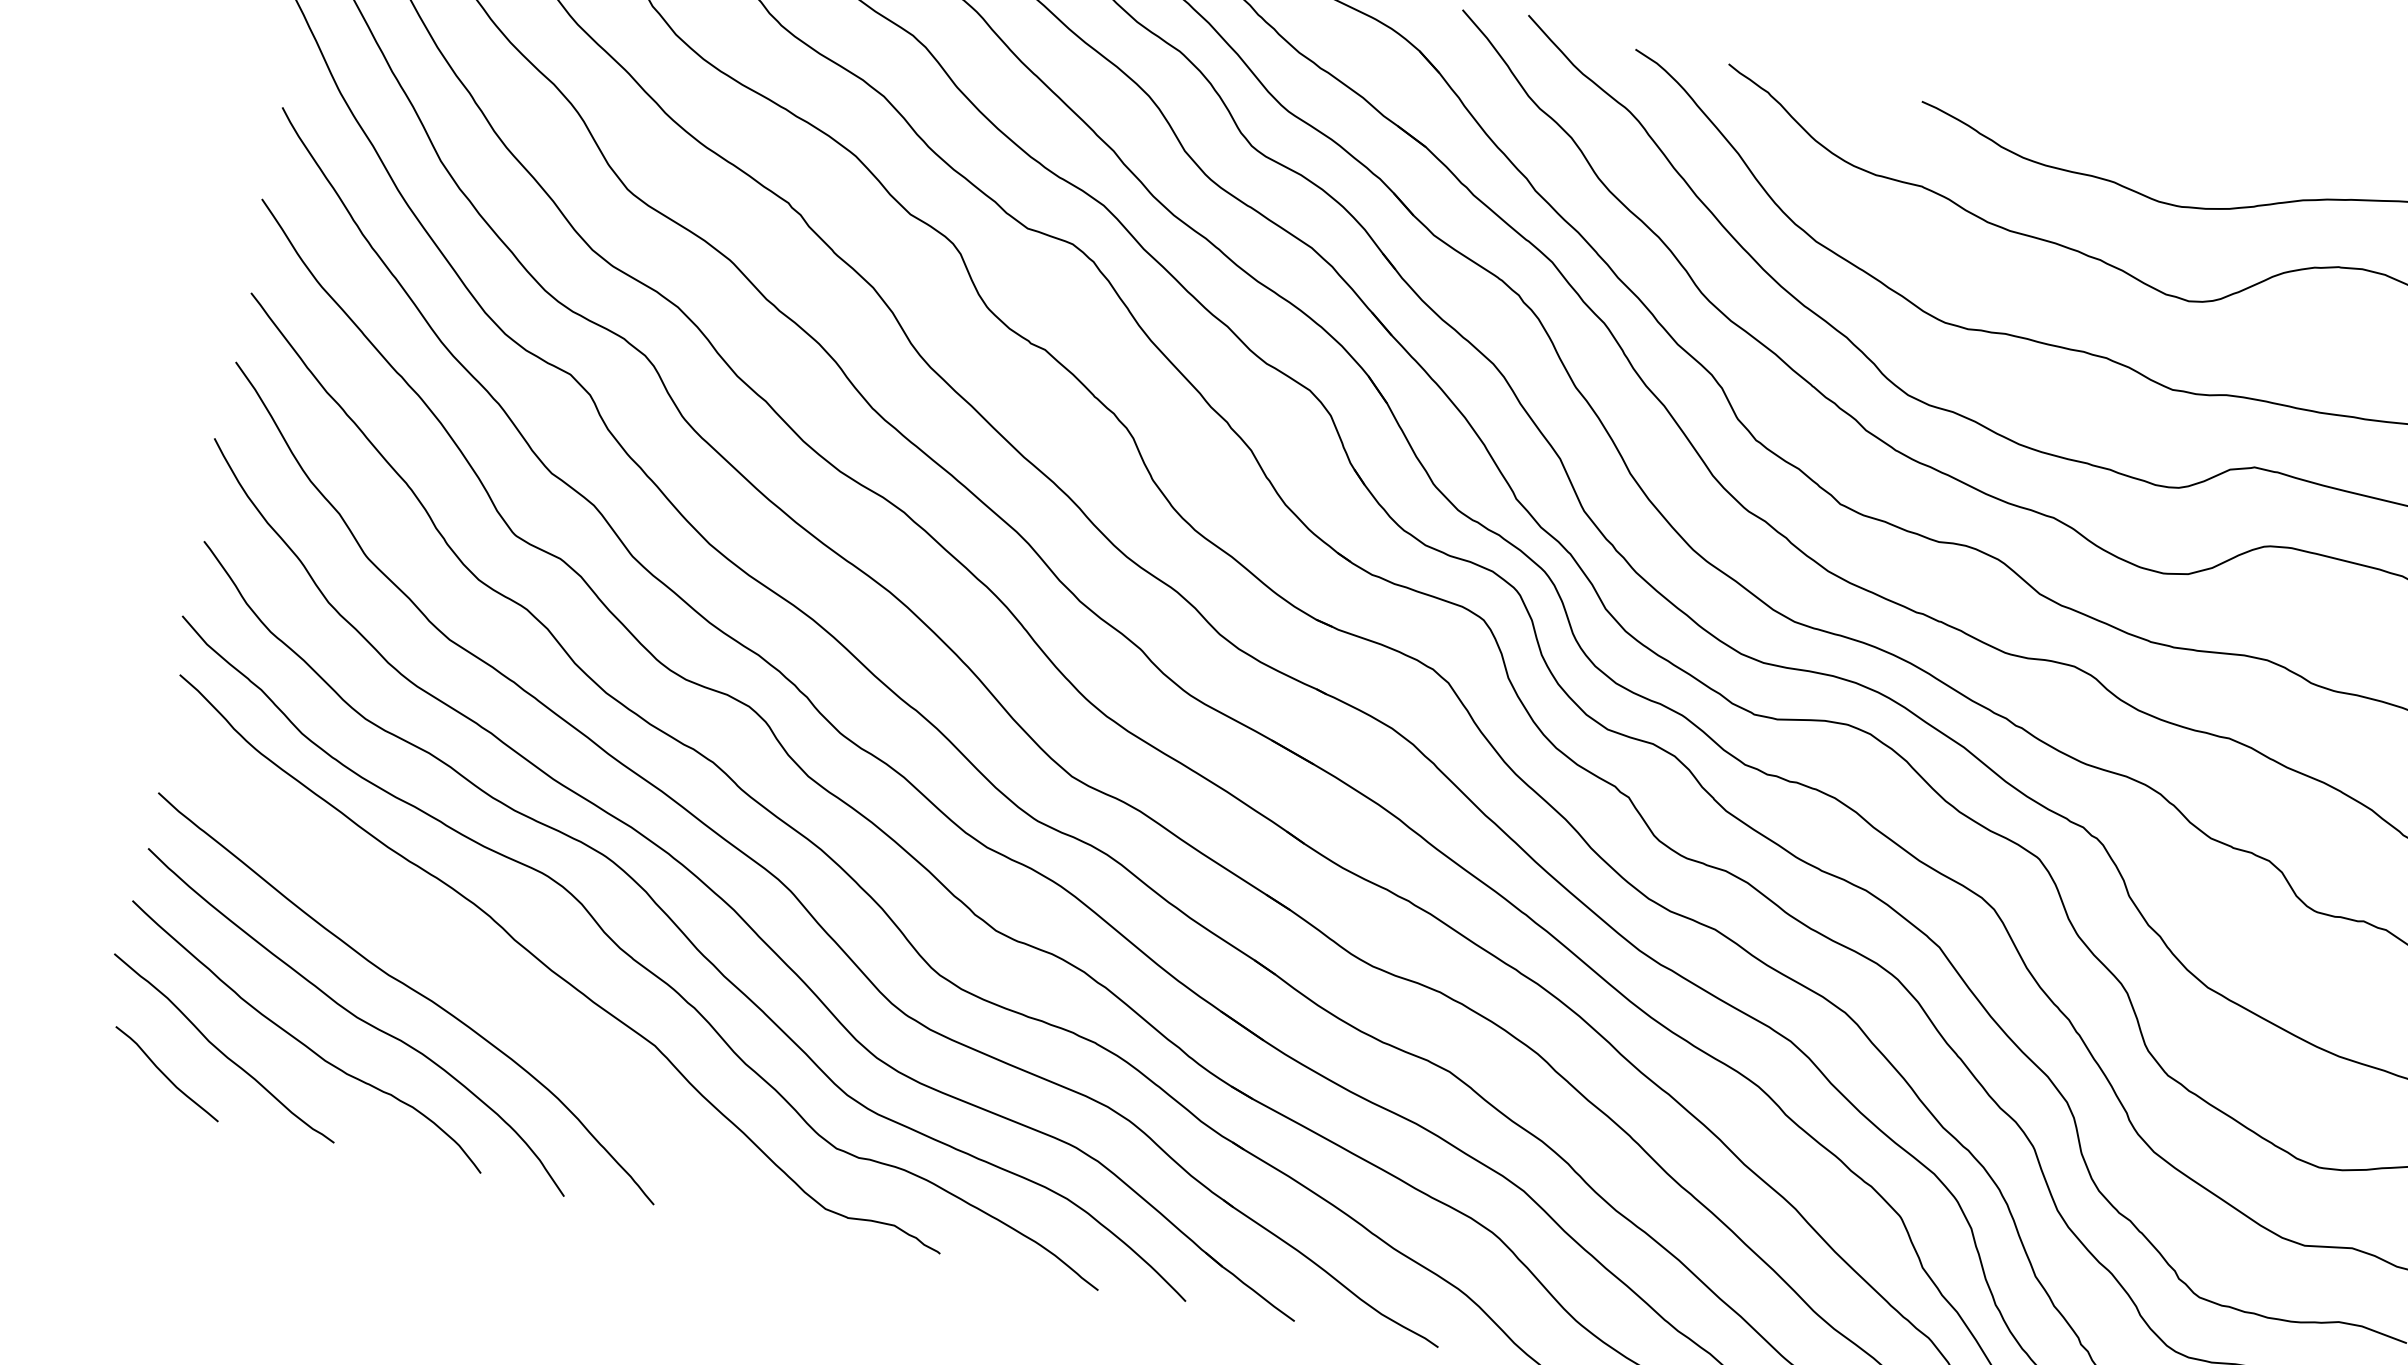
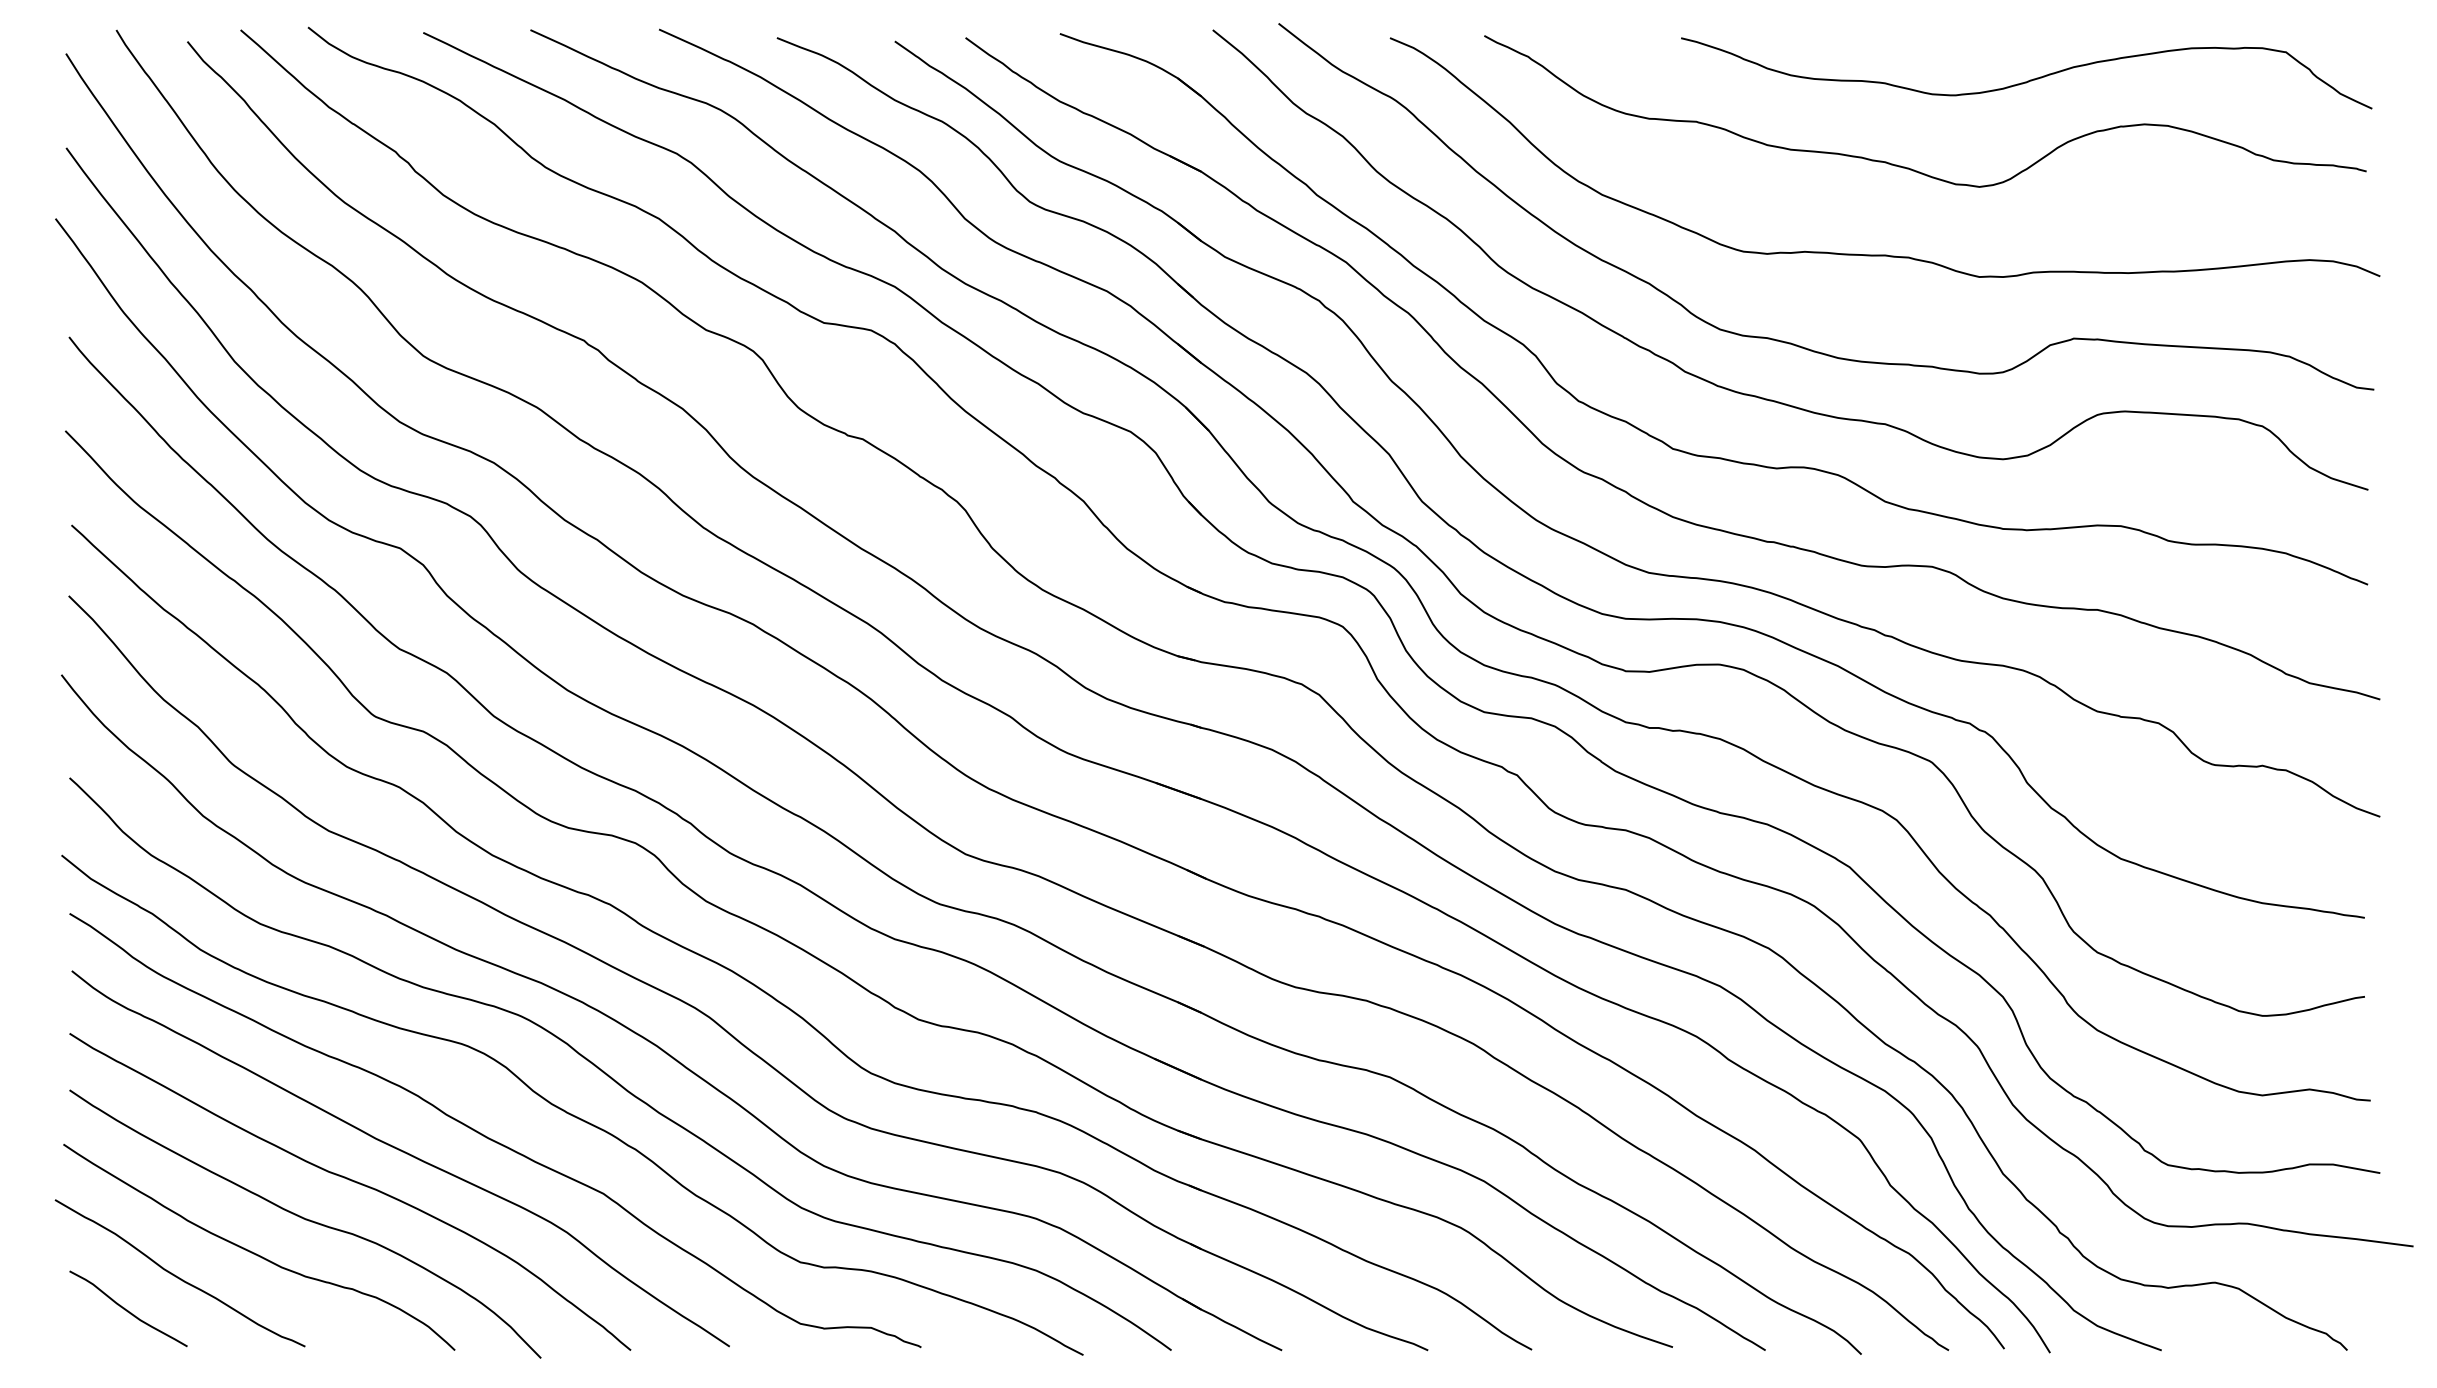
curve: (464, 969) -> (402, 1152), added

